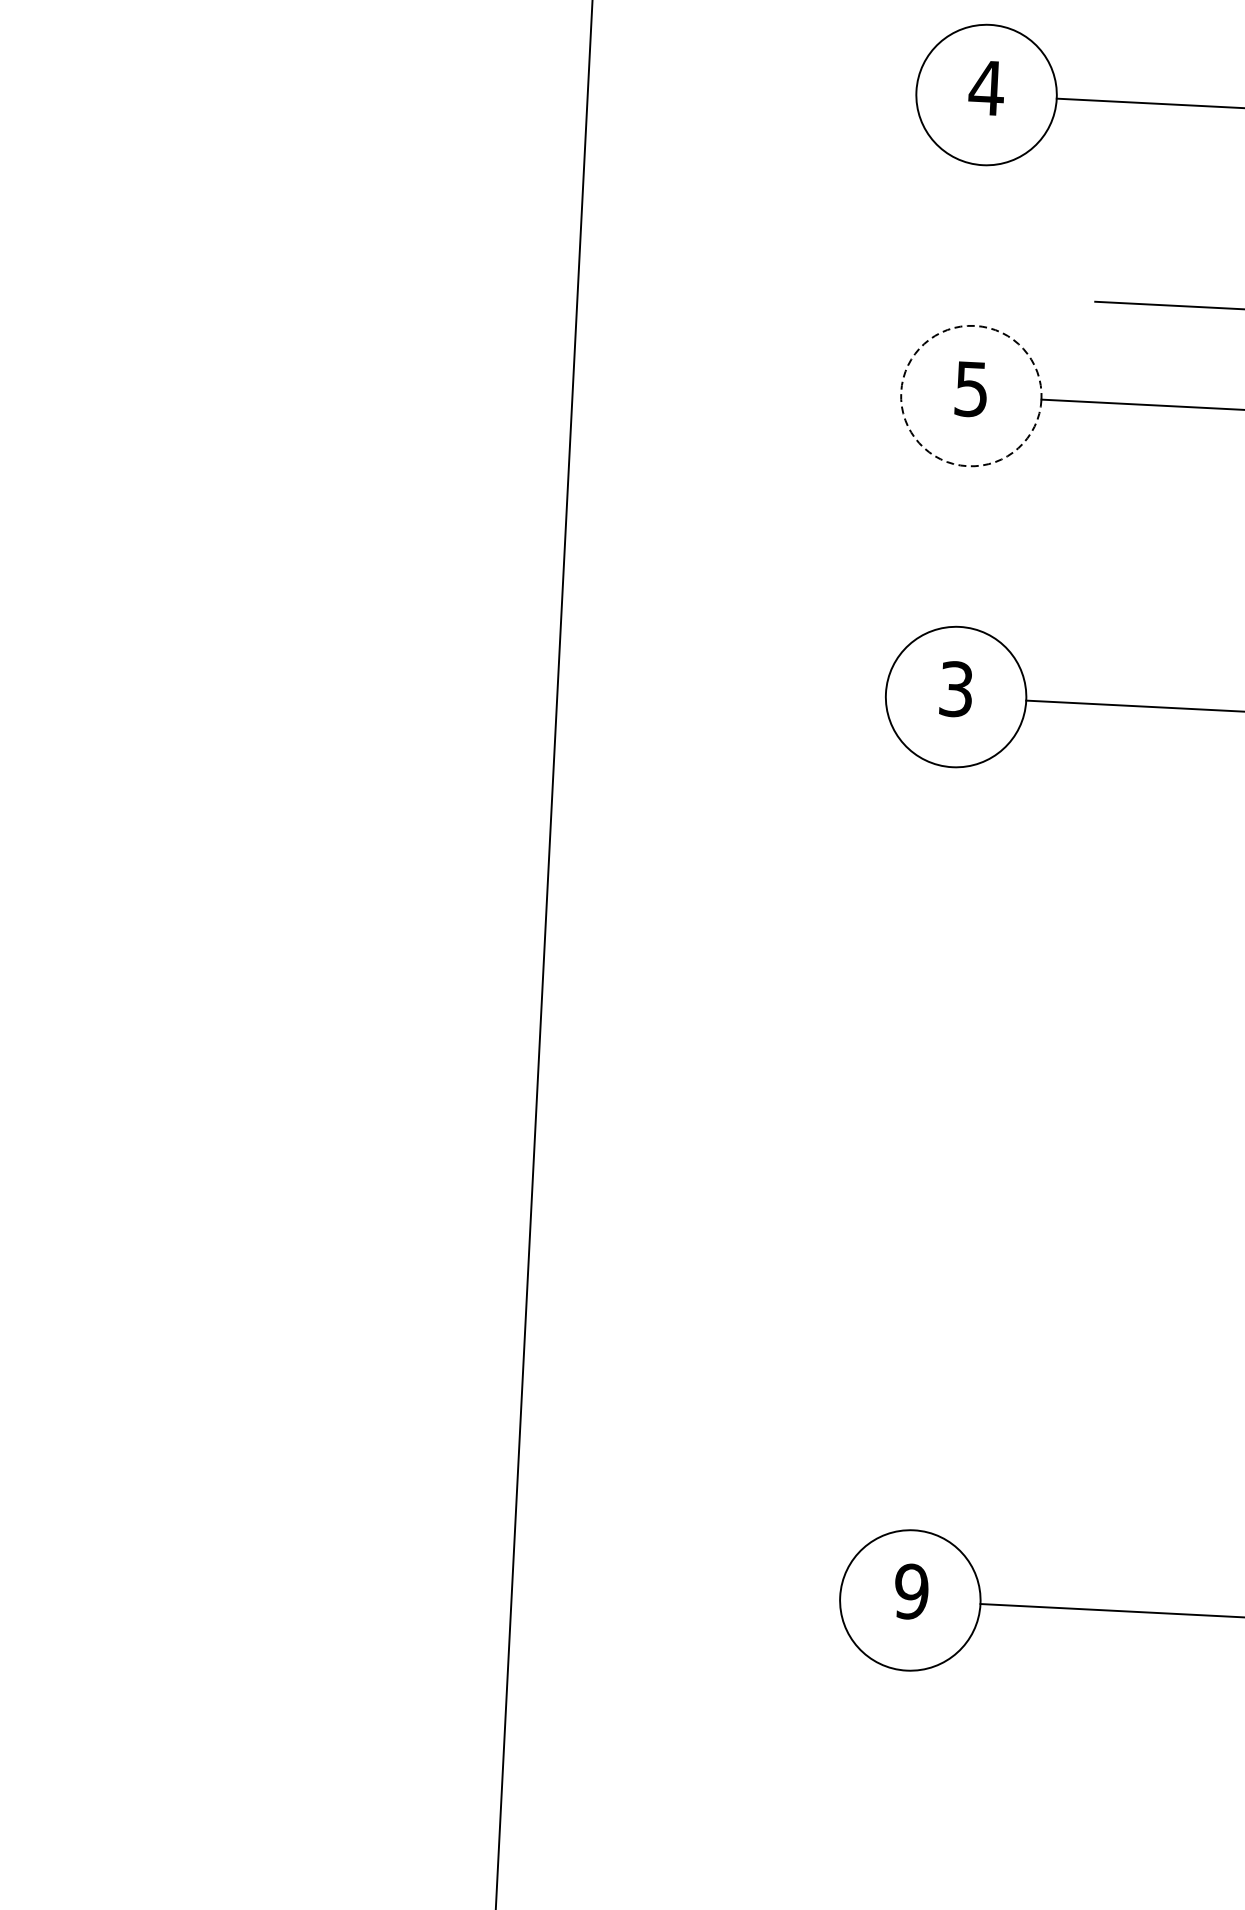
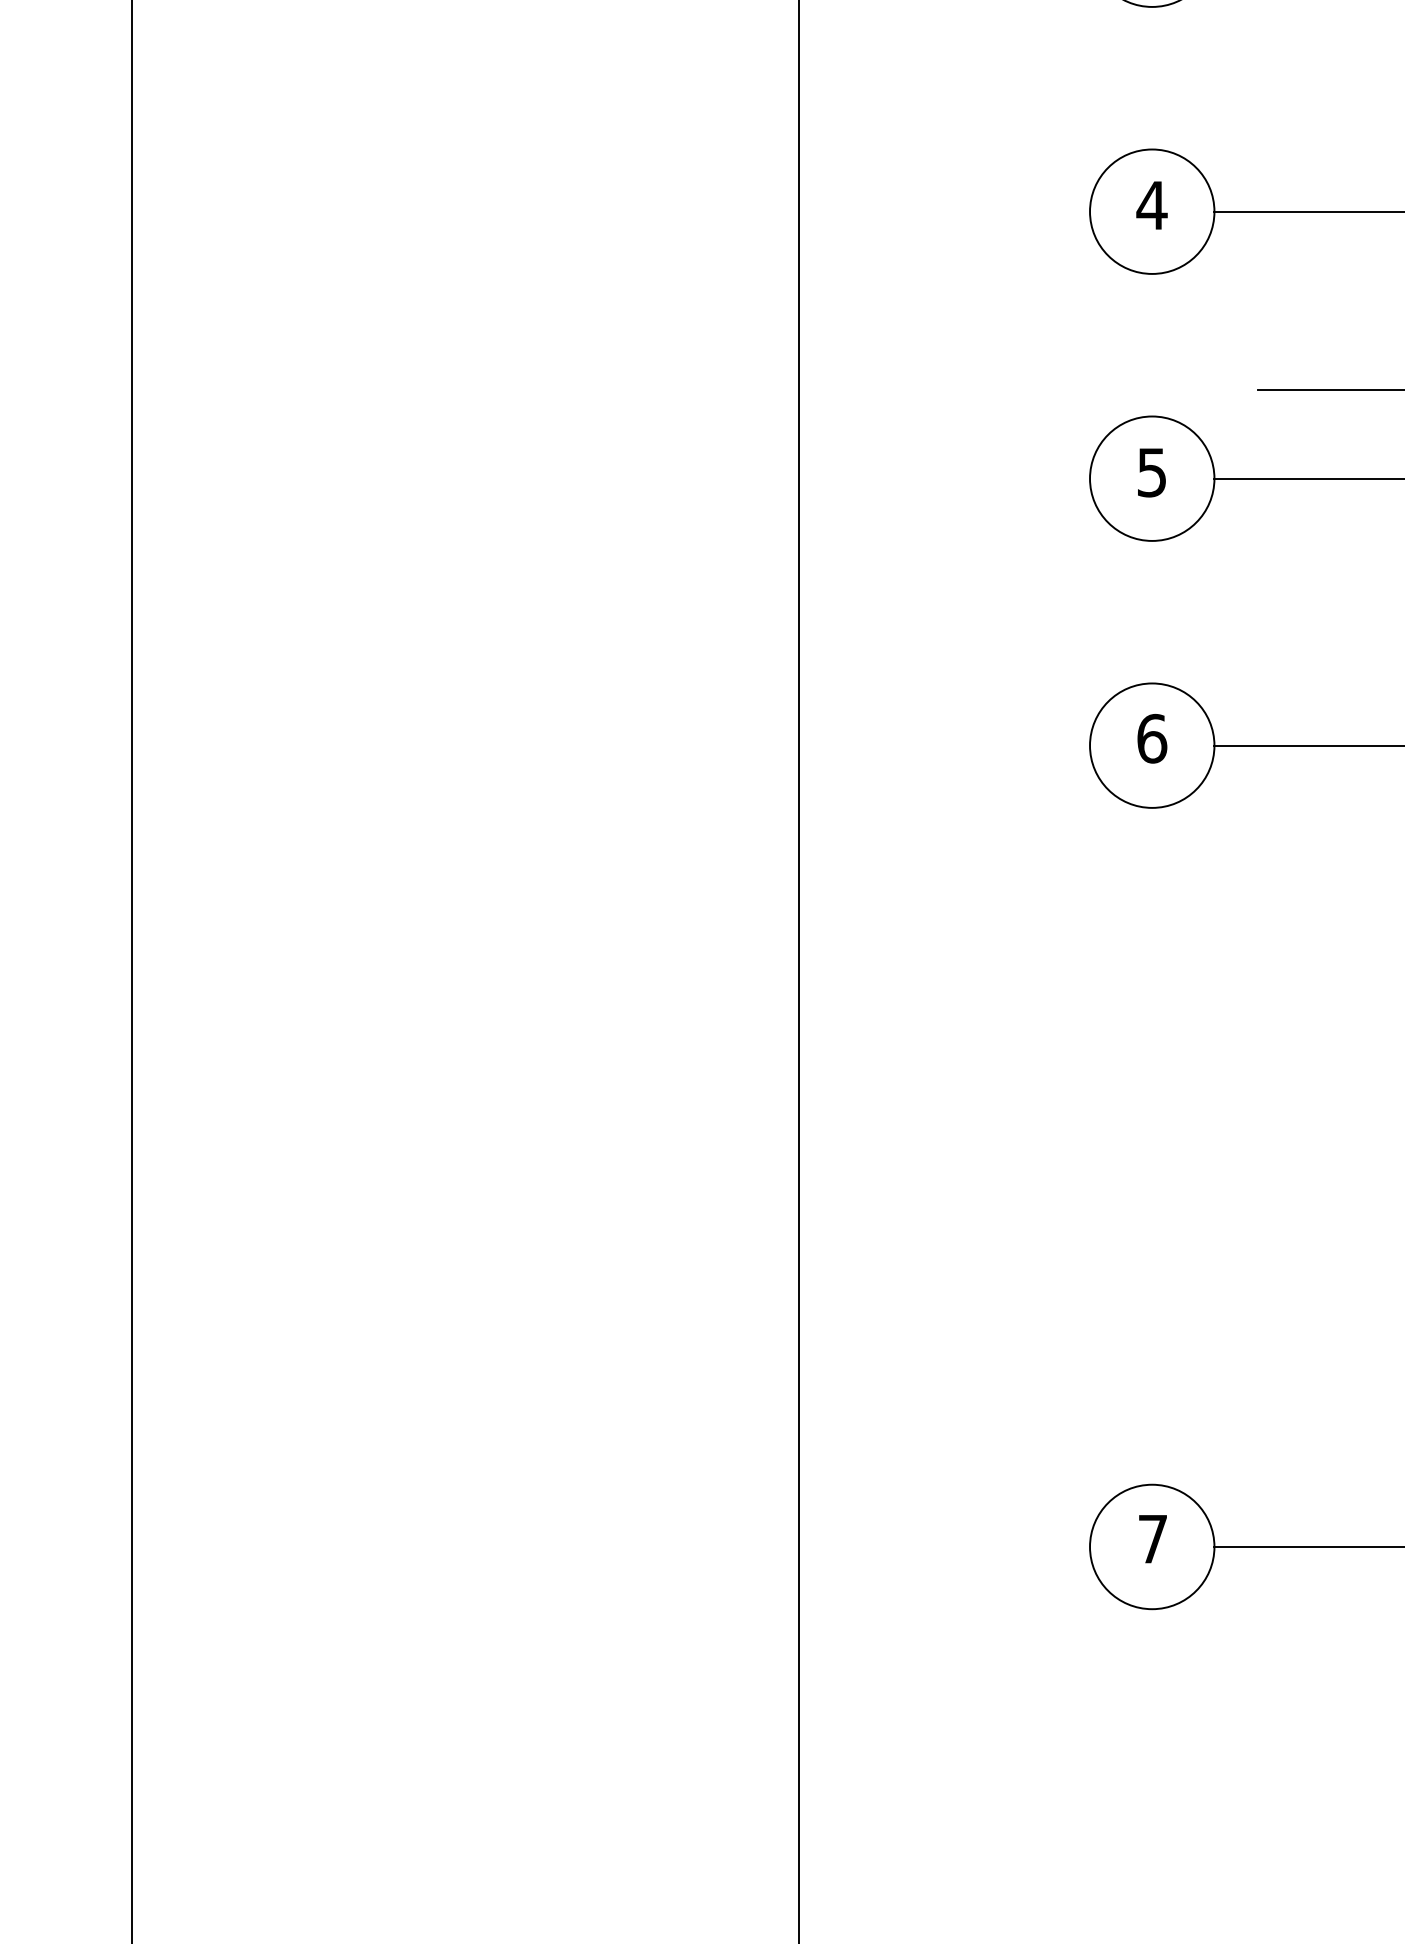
circle: (971, 395) -> (1152, 478), dashed -> solid
text: (956, 688) -> (1152, 738), 3 -> 6
text: (911, 1592) -> (1152, 1539), 9 -> 7

